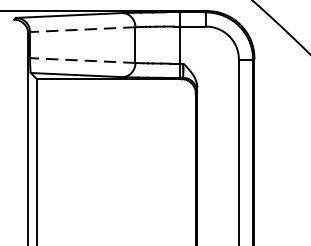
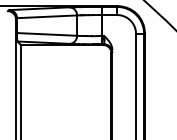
line: (81, 29) -> (46, 16), dashed -> solid
line: (81, 60) -> (46, 34), dashed -> solid

